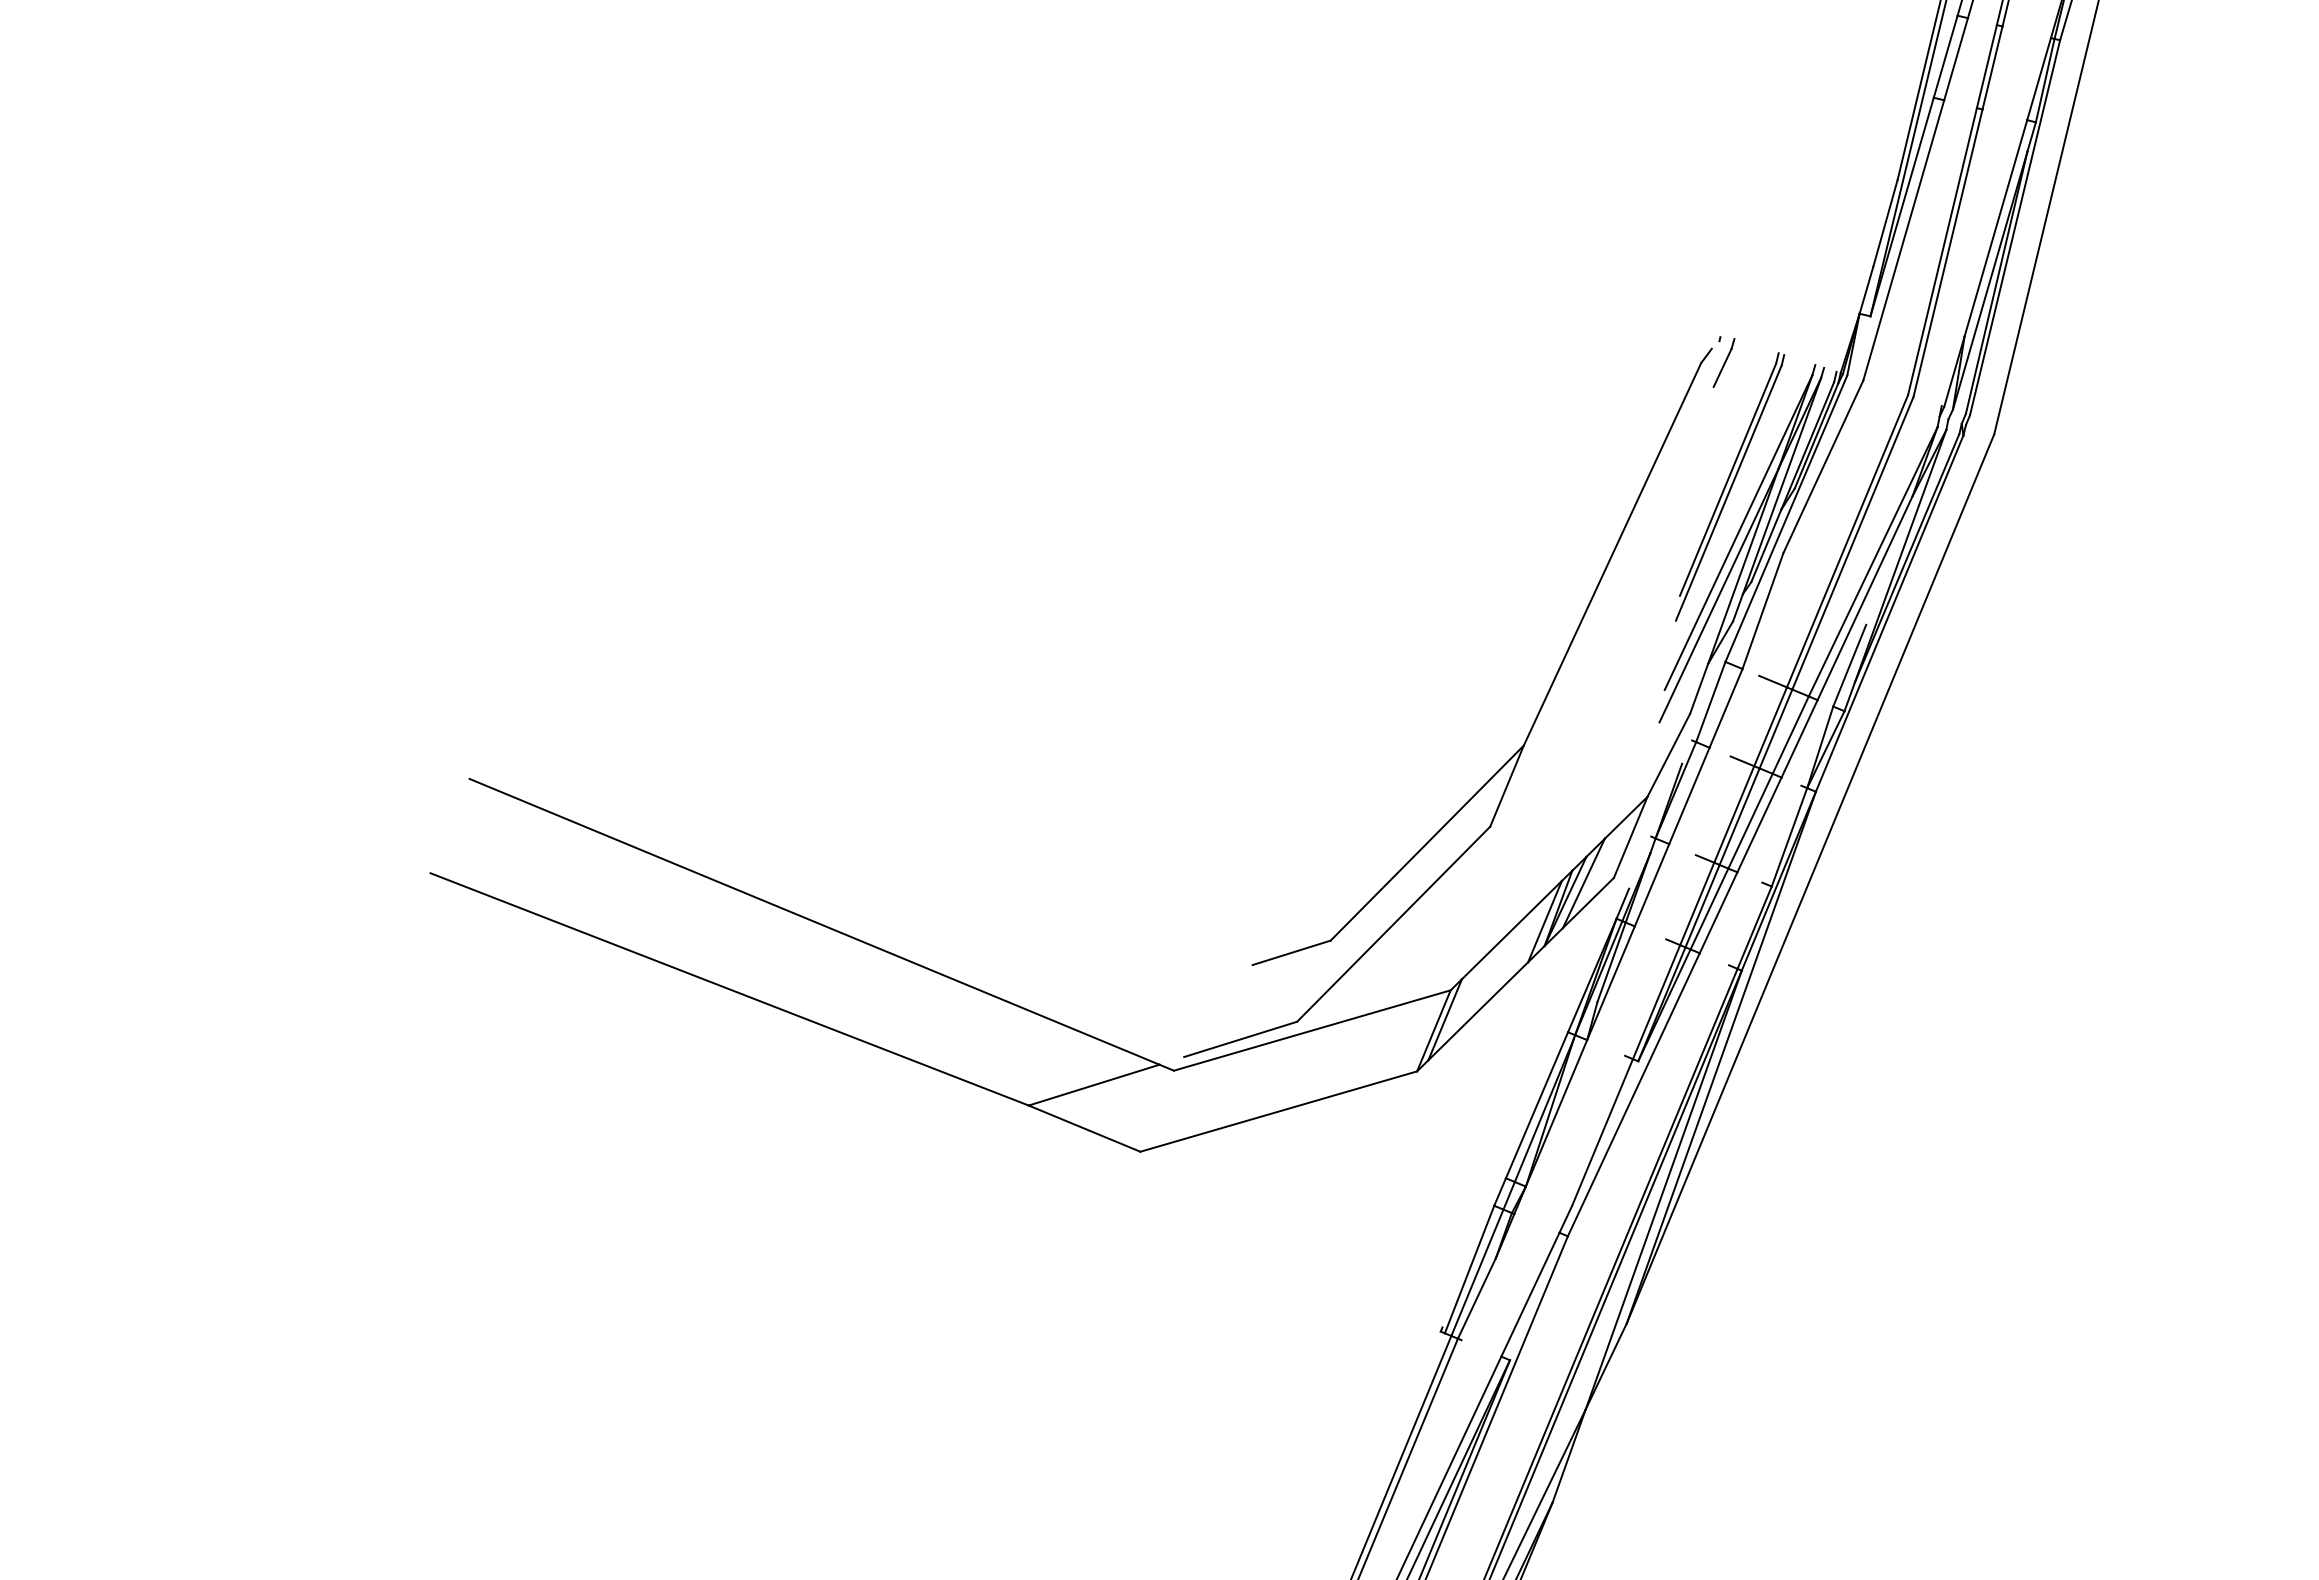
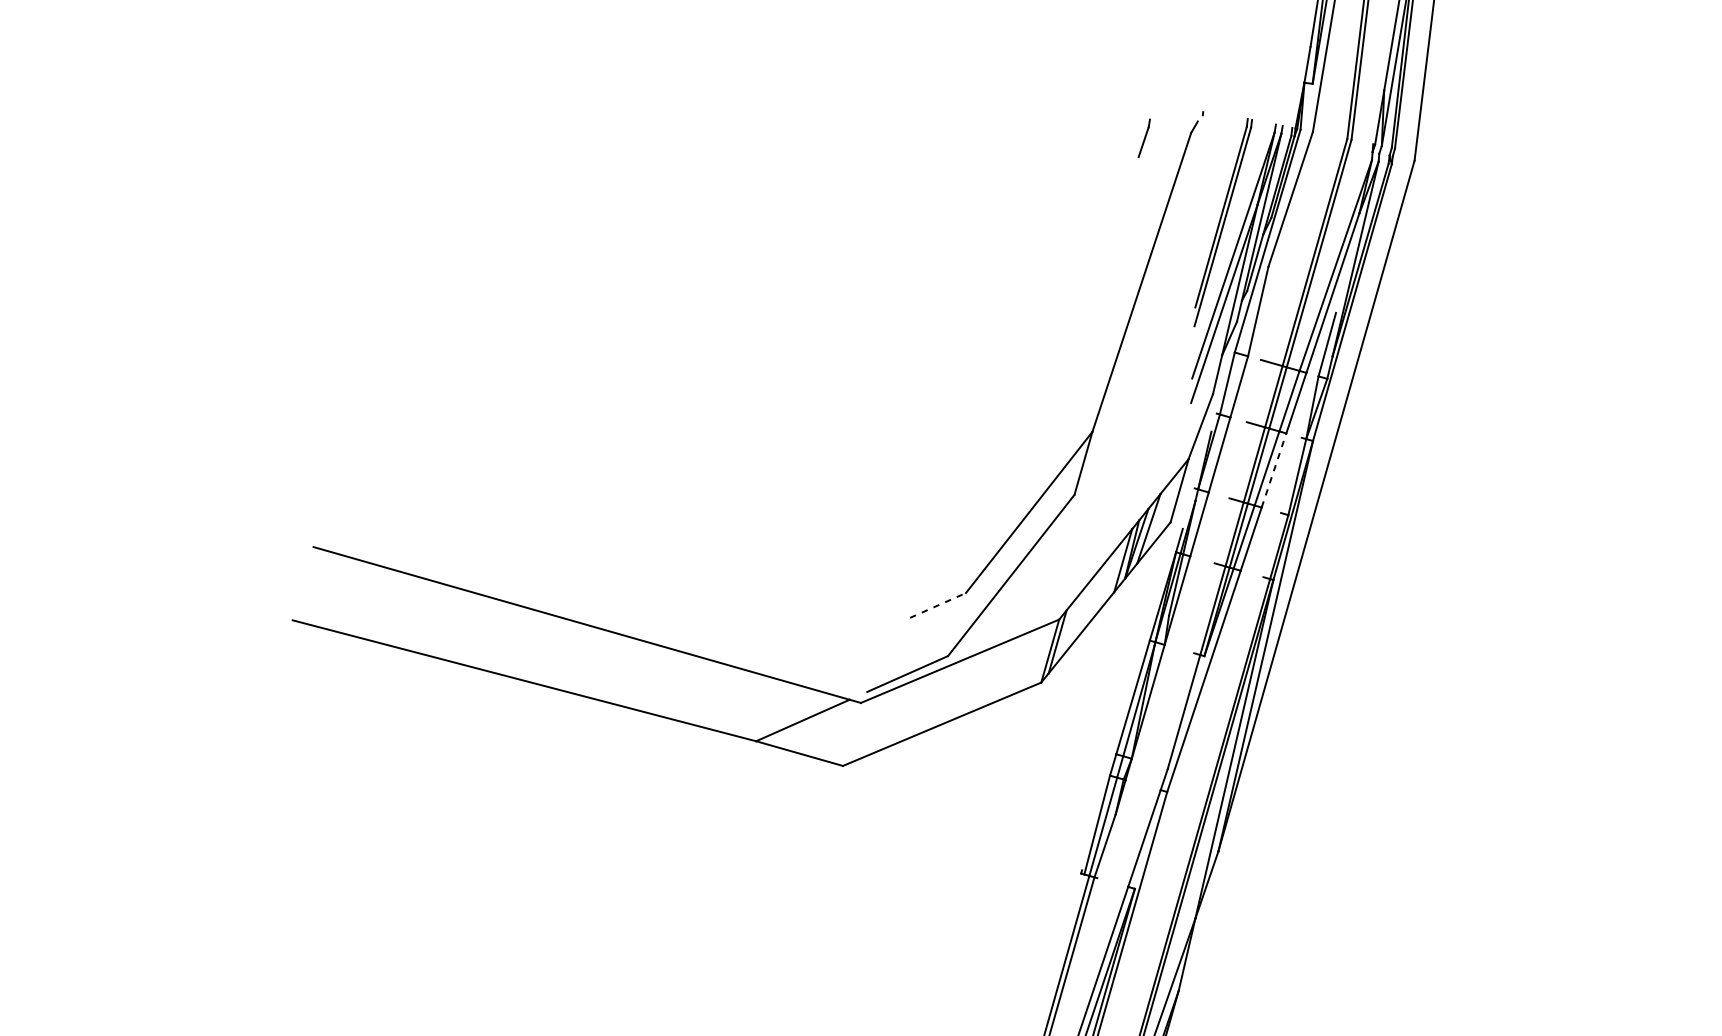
part: (1723, 362) -> (1143, 138), moved
line: (1759, 824) -> (1273, 470), solid -> dashed
line: (1291, 952) -> (937, 605), solid -> dashed

